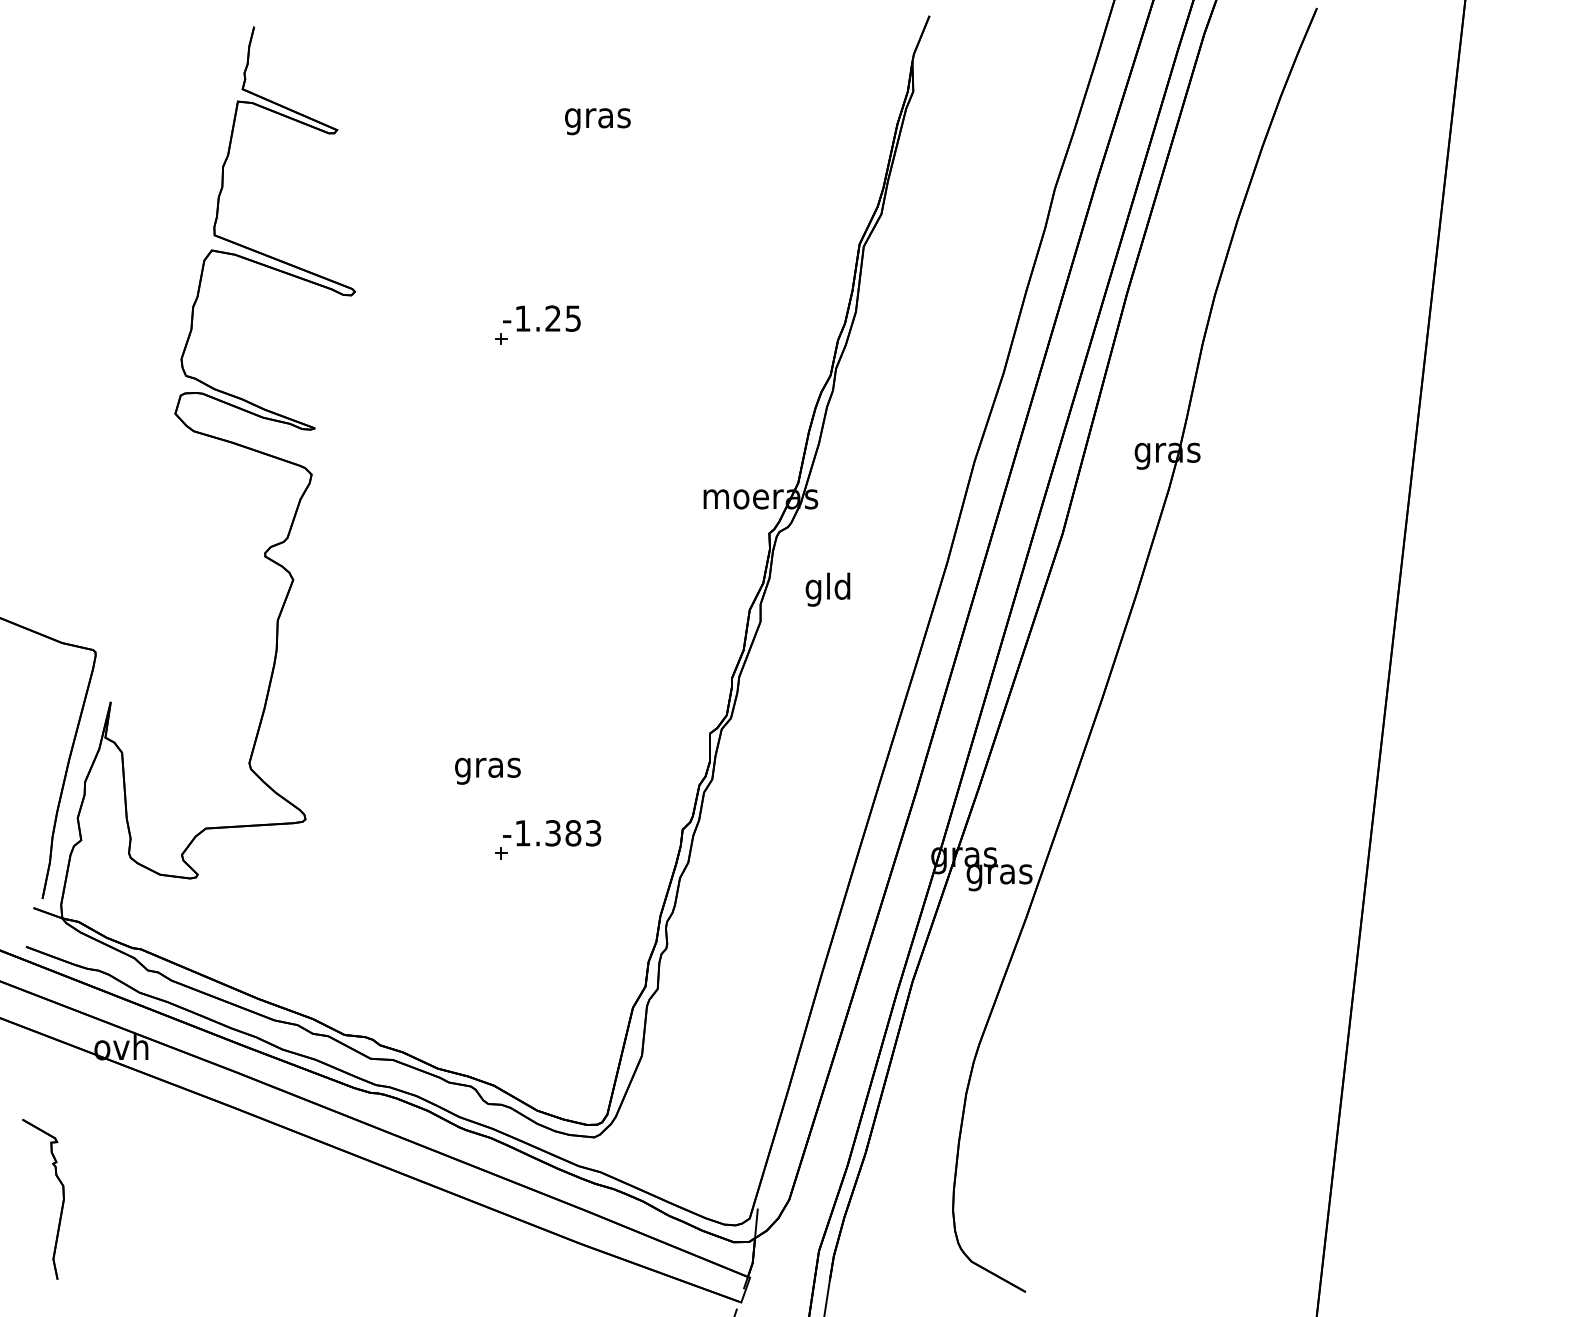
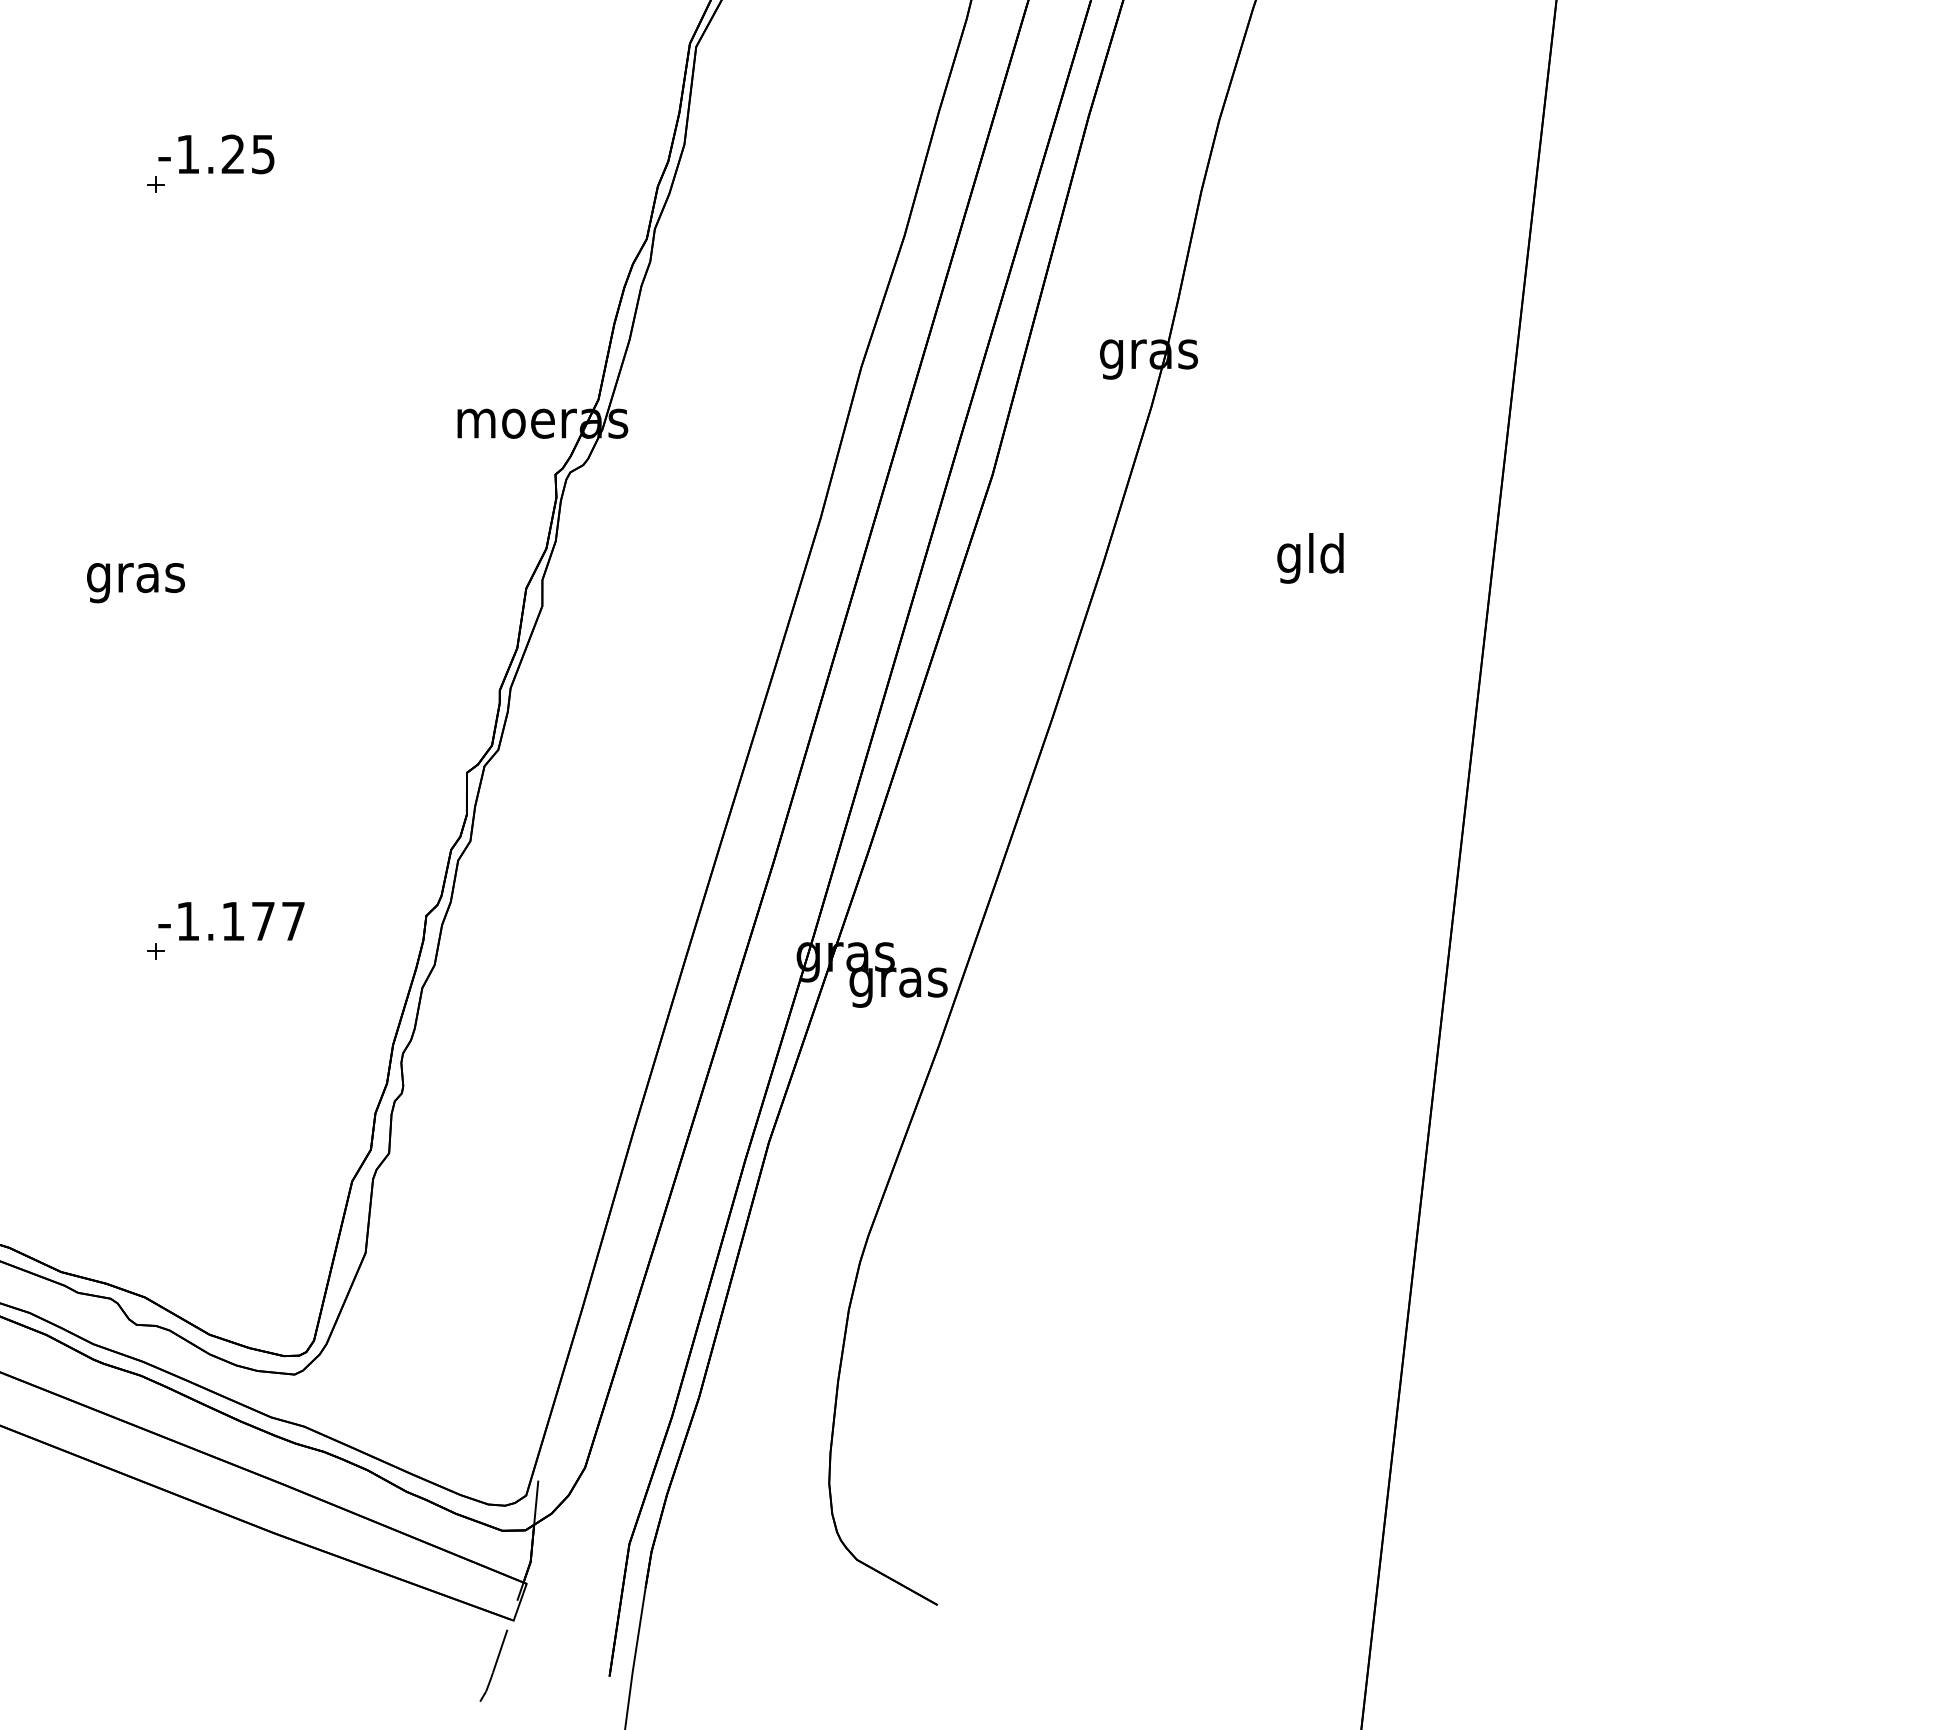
text: (827, 589) -> (1309, 558), moved
text: (487, 770) -> (135, 581), moved
text: (573, 833) -> (263, 921), -1.383 -> -1.177

